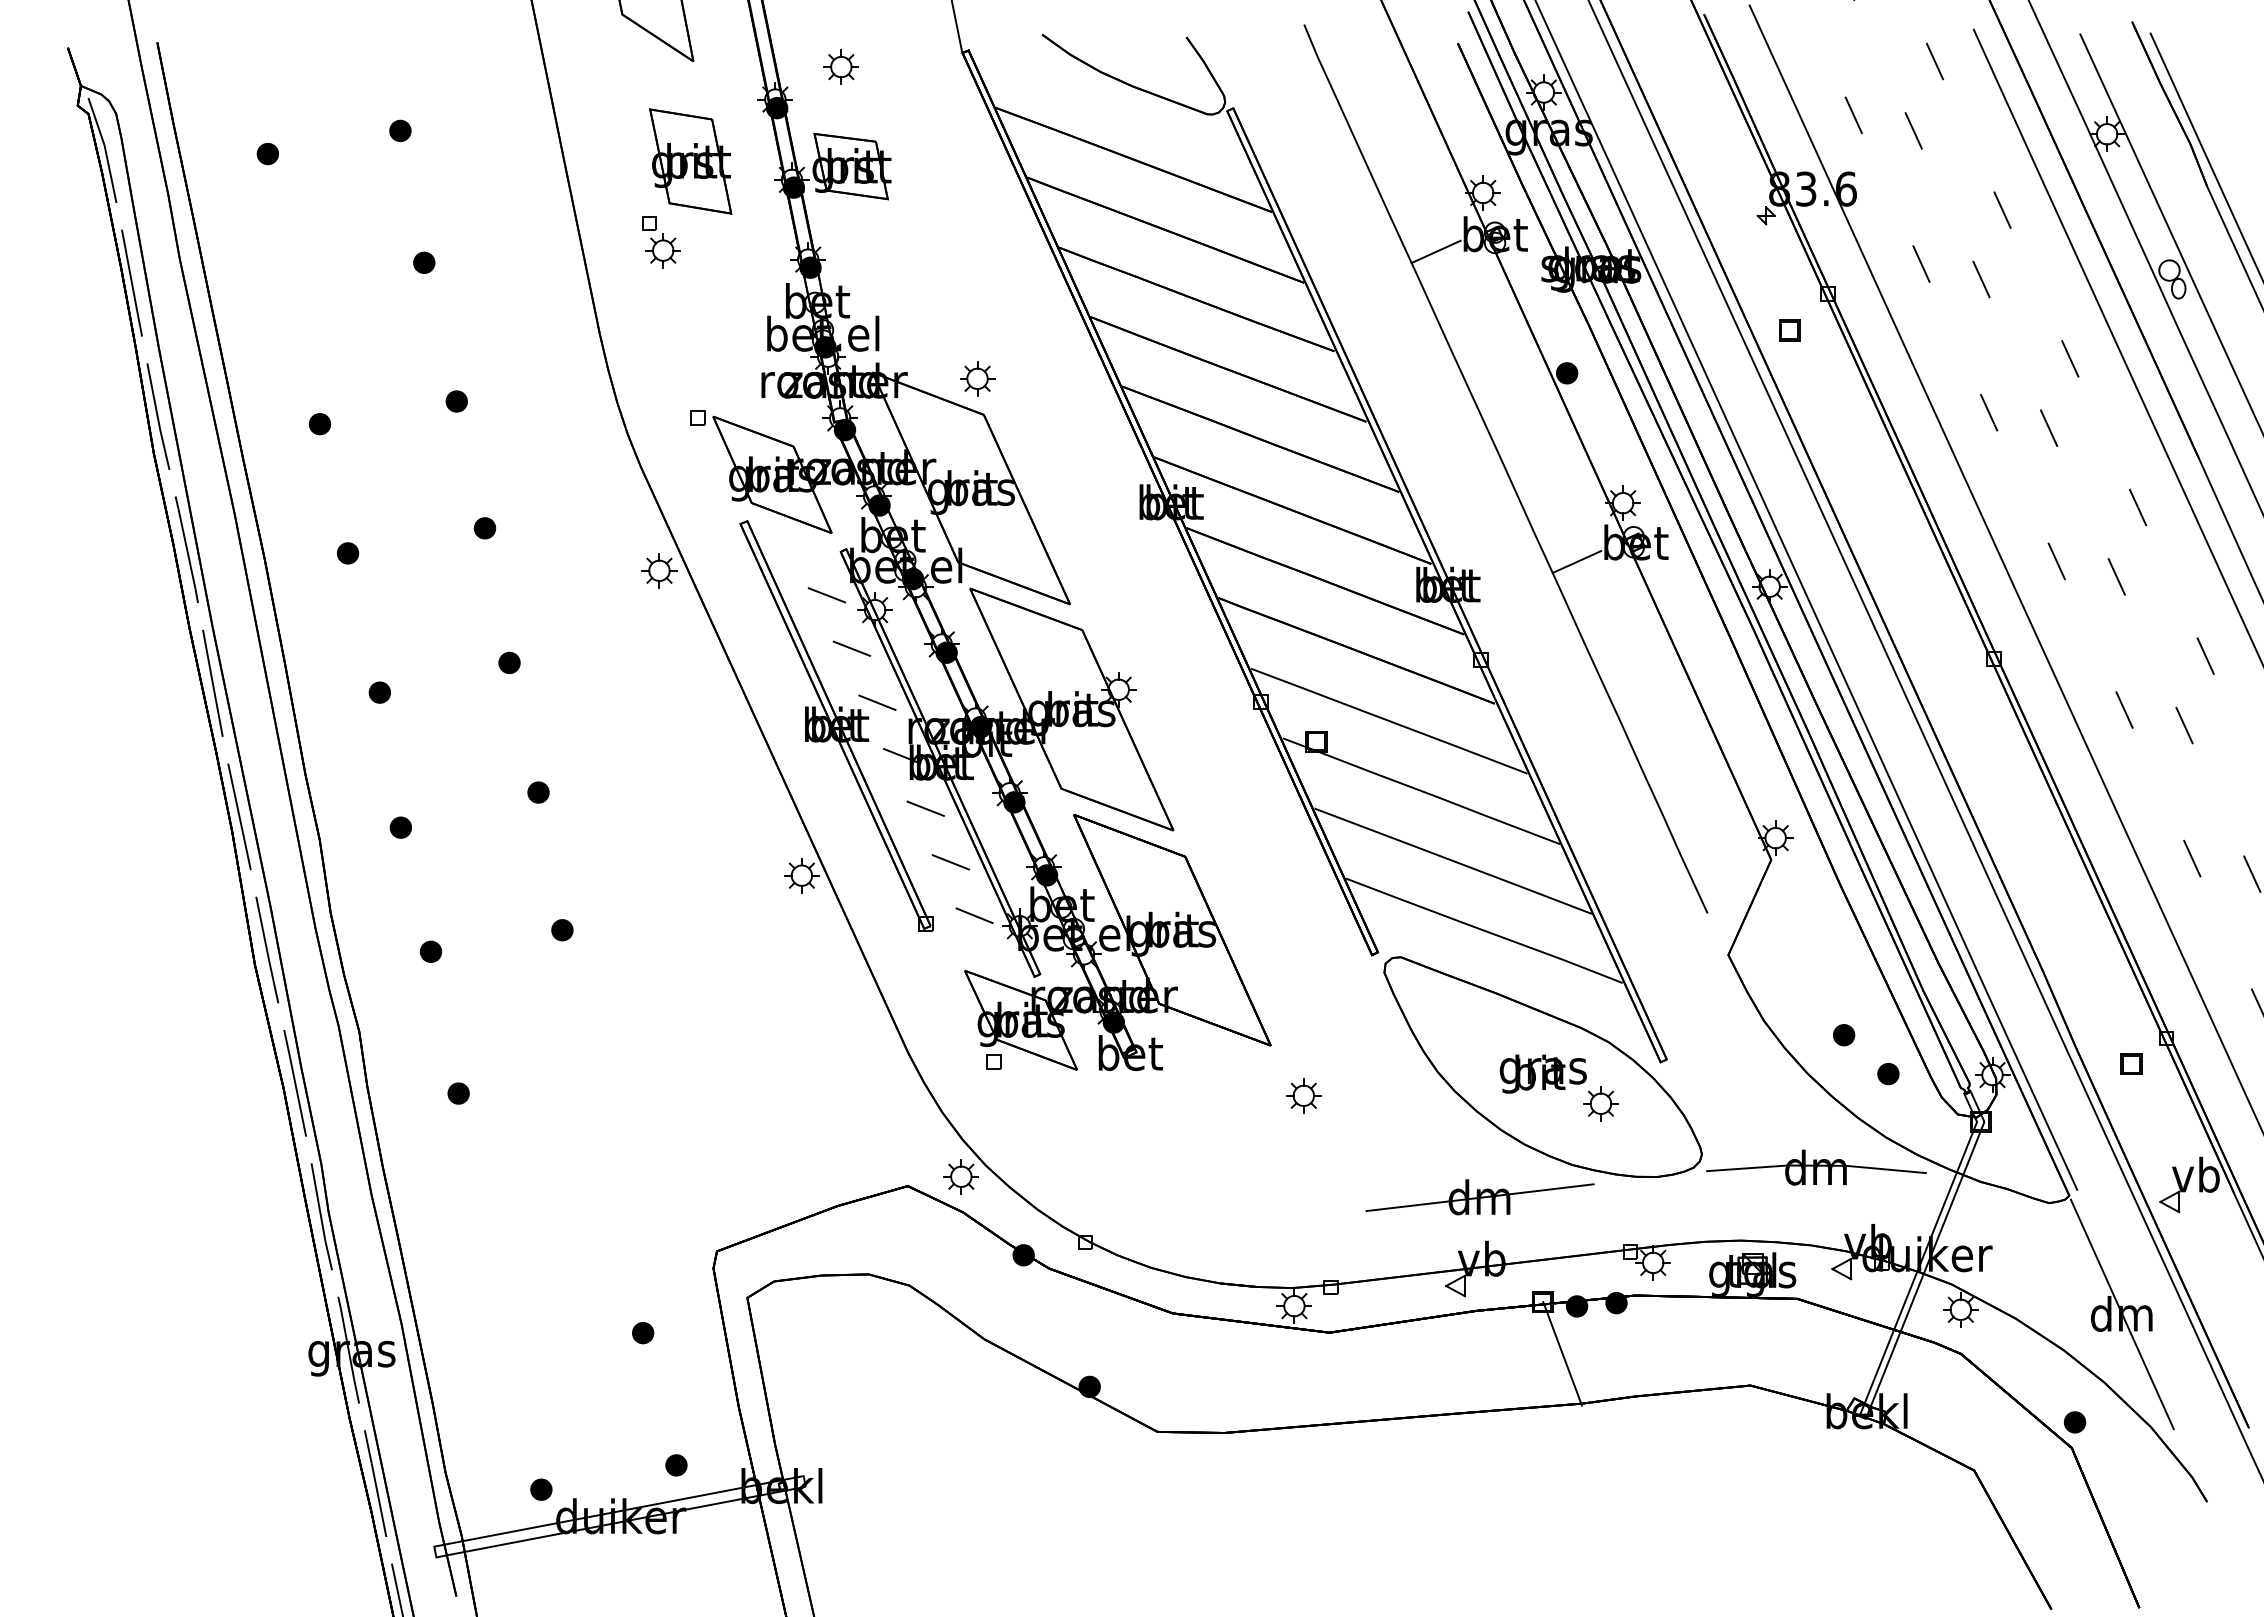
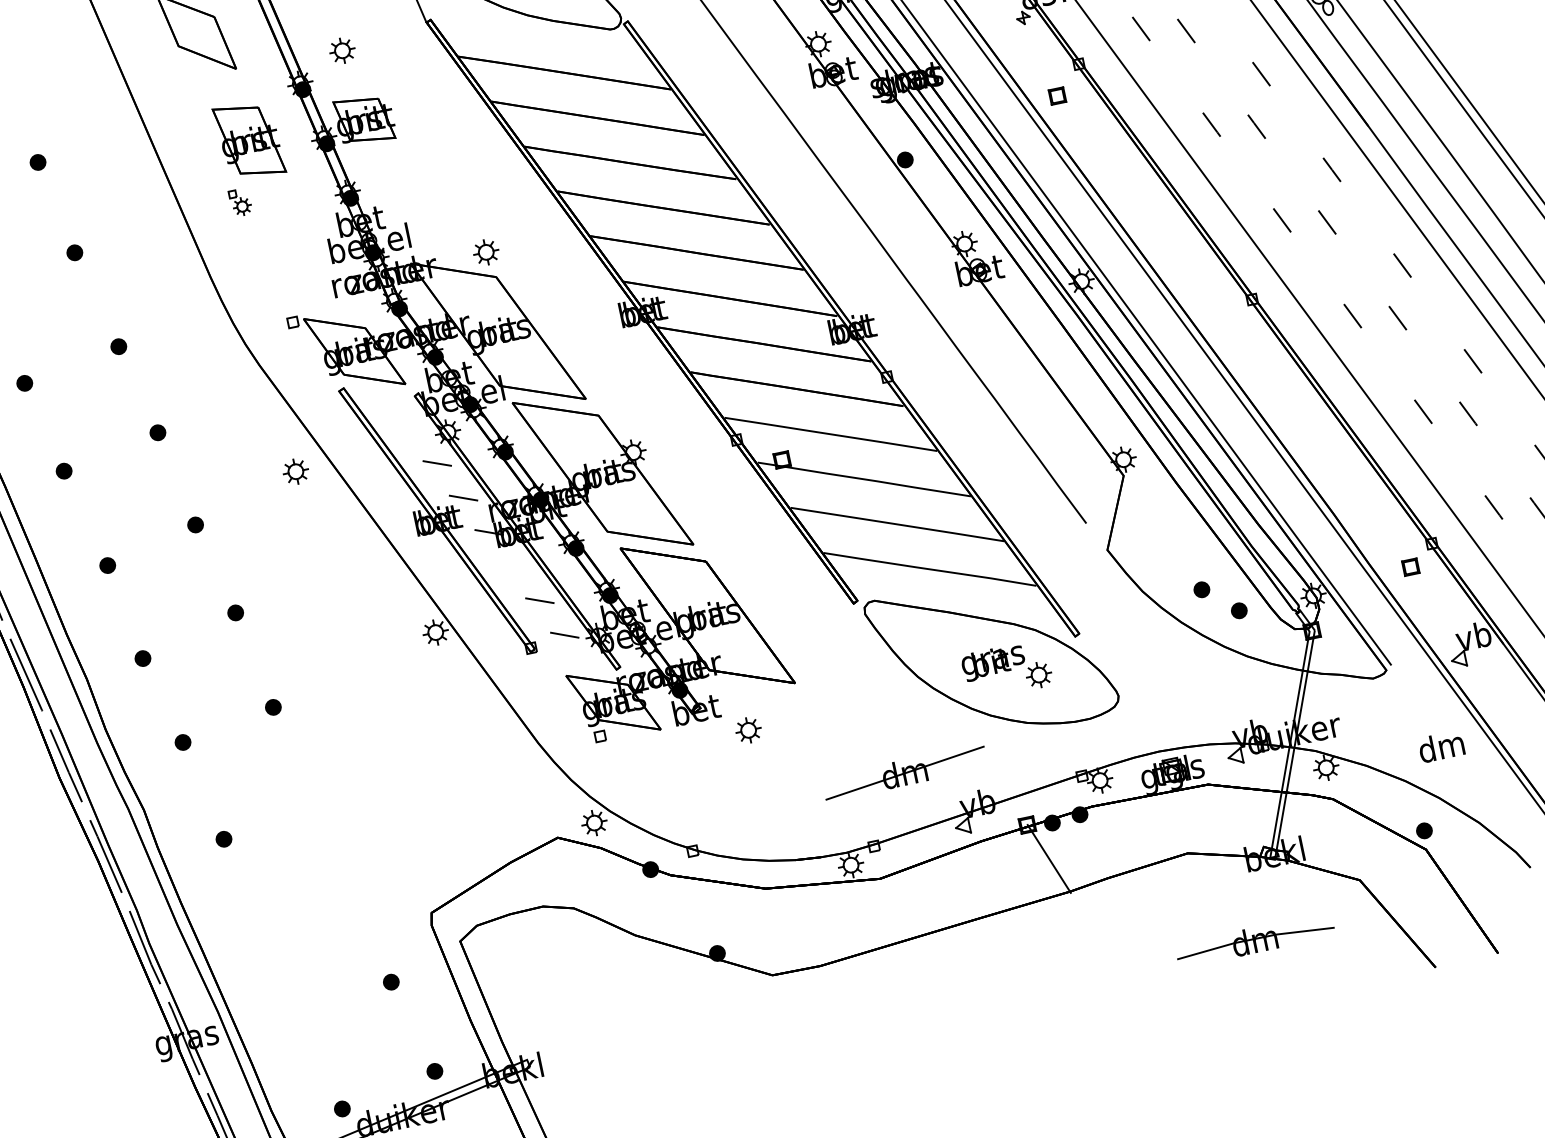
part: (661, 242) -> (240, 202), size x0.7
line: (1435, 251) -> (793, 92), removed
line: (1576, 561) -> (940, 292), removed
part: (659, 570) -> (295, 471), moved
line: (826, 595) -> (411, 429), removed
line: (925, 808) -> (513, 566), removed
part: (1303, 1095) -> (748, 730), moved
part: (1816, 1167) -> (1255, 940), moved
part: (1479, 1197) -> (904, 773), moved
line: (2121, 1314) -> (1441, 747), removed

